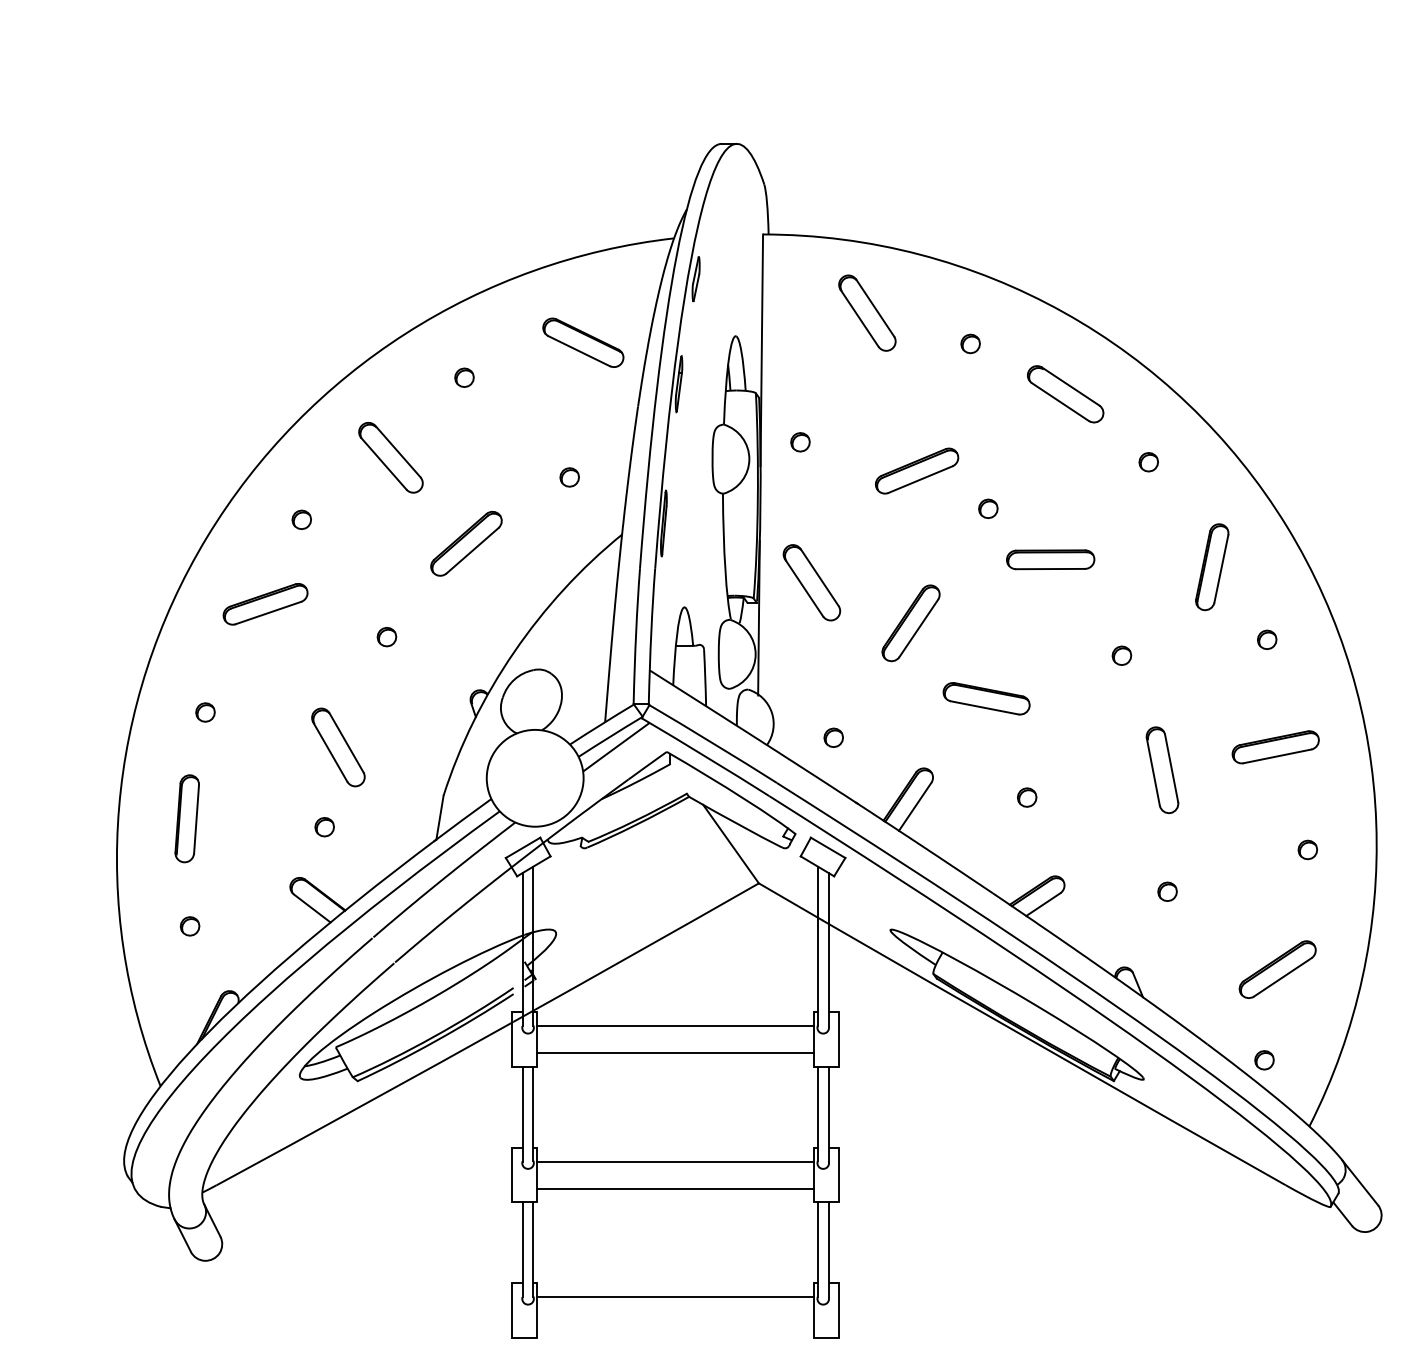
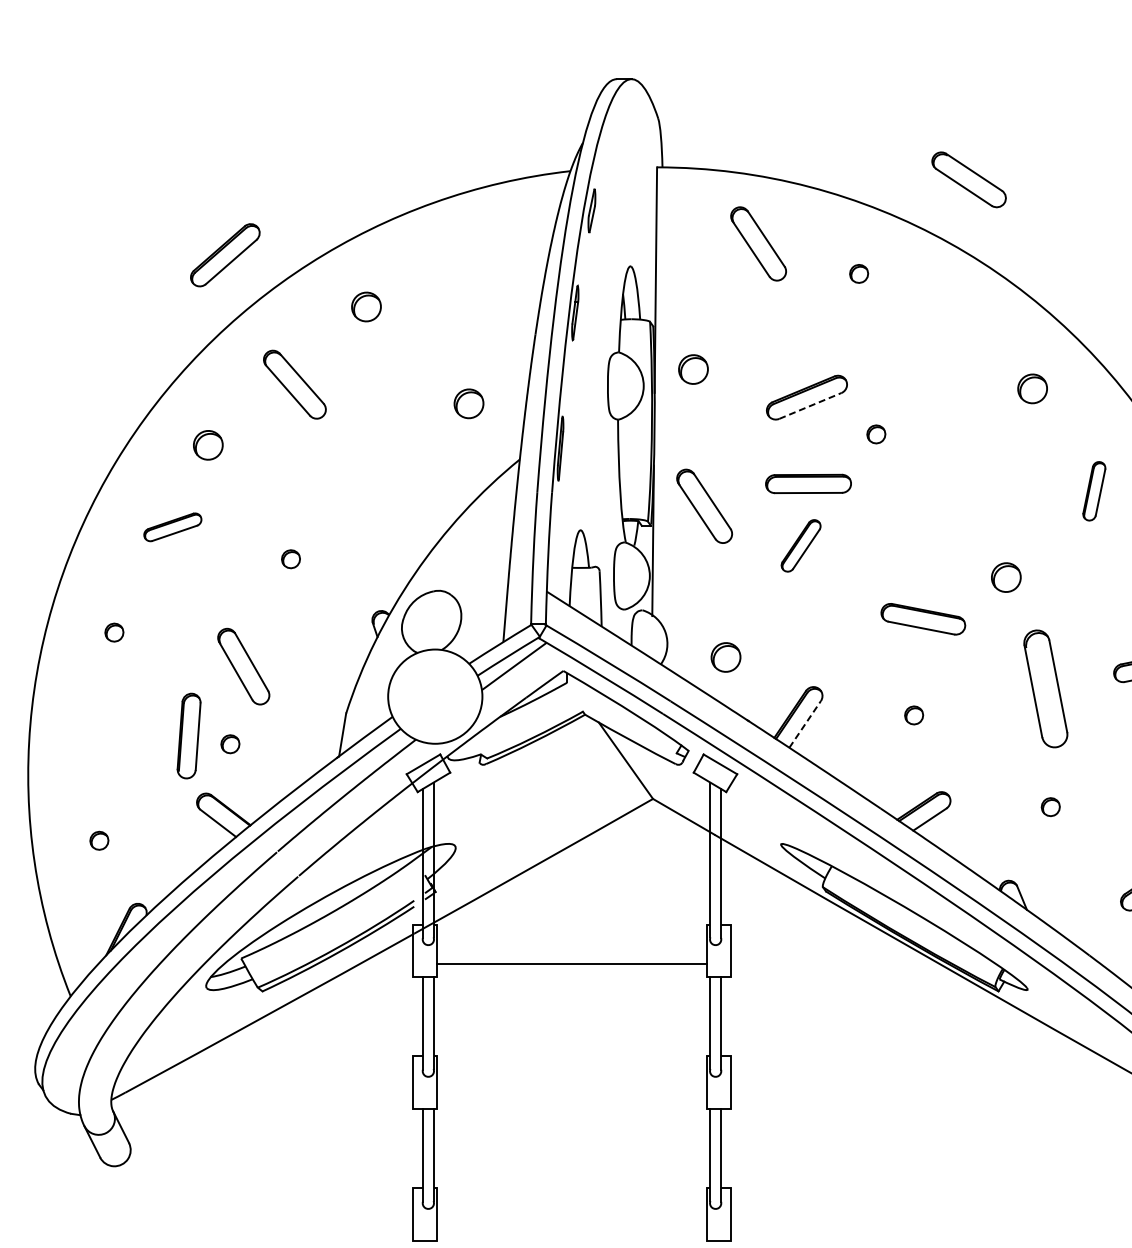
part: (583, 342) -> (482, 272), removed
part: (464, 377) -> (366, 306), size x1.6
part: (1065, 394) -> (968, 180), moved
part: (800, 442) -> (693, 369), size x1.6
part: (1148, 462) -> (1032, 389), size x1.6
part: (569, 477) -> (468, 403), size x1.6
line: (920, 479) -> (810, 405), solid -> dashed
part: (301, 519) -> (207, 444), size x1.6
part: (466, 543) -> (225, 254), moved
part: (1050, 559) -> (808, 483), moved
part: (1212, 567) -> (1094, 491), size x0.7
part: (265, 604) -> (172, 527), size x0.7
part: (910, 623) -> (800, 545), size x0.7
part: (1121, 655) -> (1005, 577), size x1.6
part: (986, 698) -> (923, 618), moved
part: (833, 737) -> (725, 656), size x1.6
part: (1162, 769) -> (1045, 688), size x1.4
line: (915, 806) -> (805, 724), solid -> dashed
part: (186, 818) -> (188, 735), moved
line: (675, 1026) -> (571, 938), removed
line: (675, 1161) -> (571, 1069), removed
line: (675, 1188) -> (571, 1095), removed
line: (675, 1297) -> (571, 1202), removed

